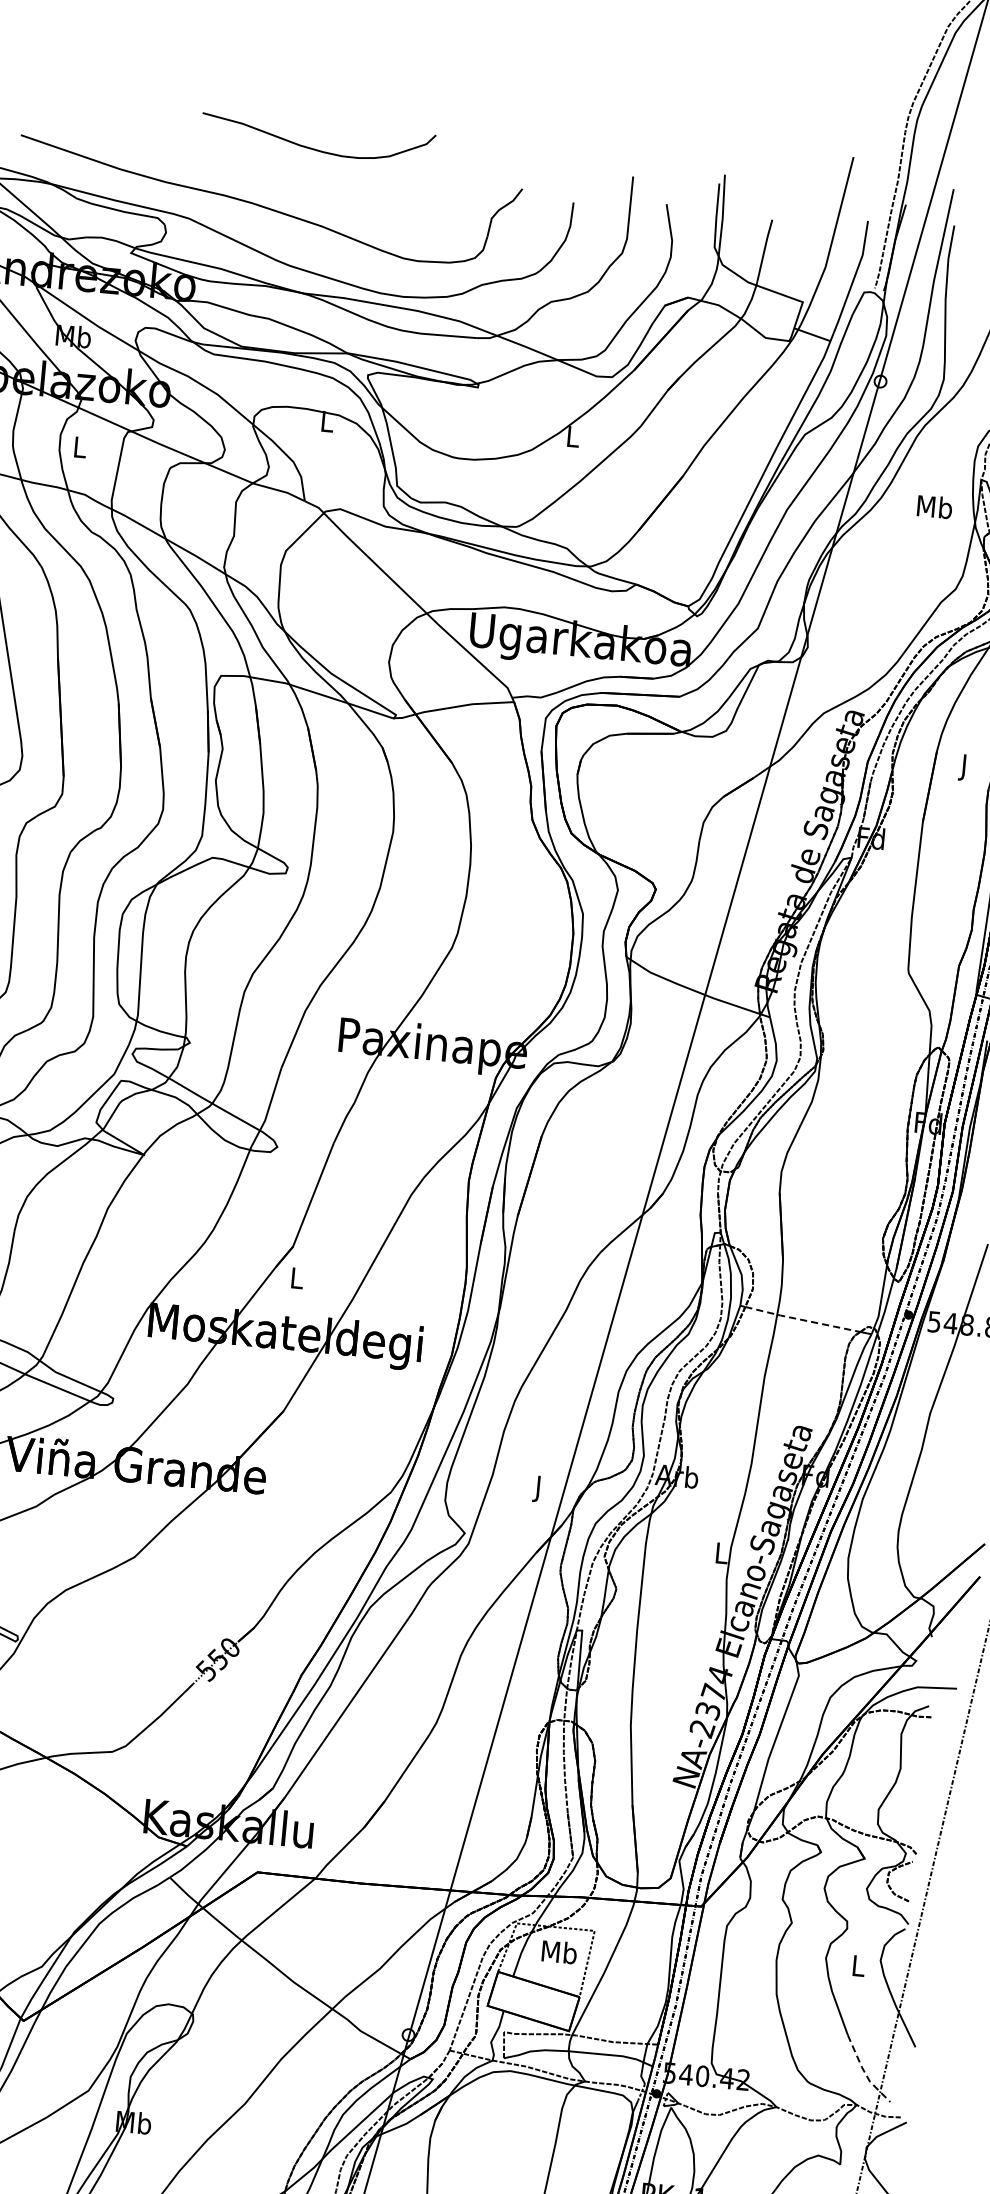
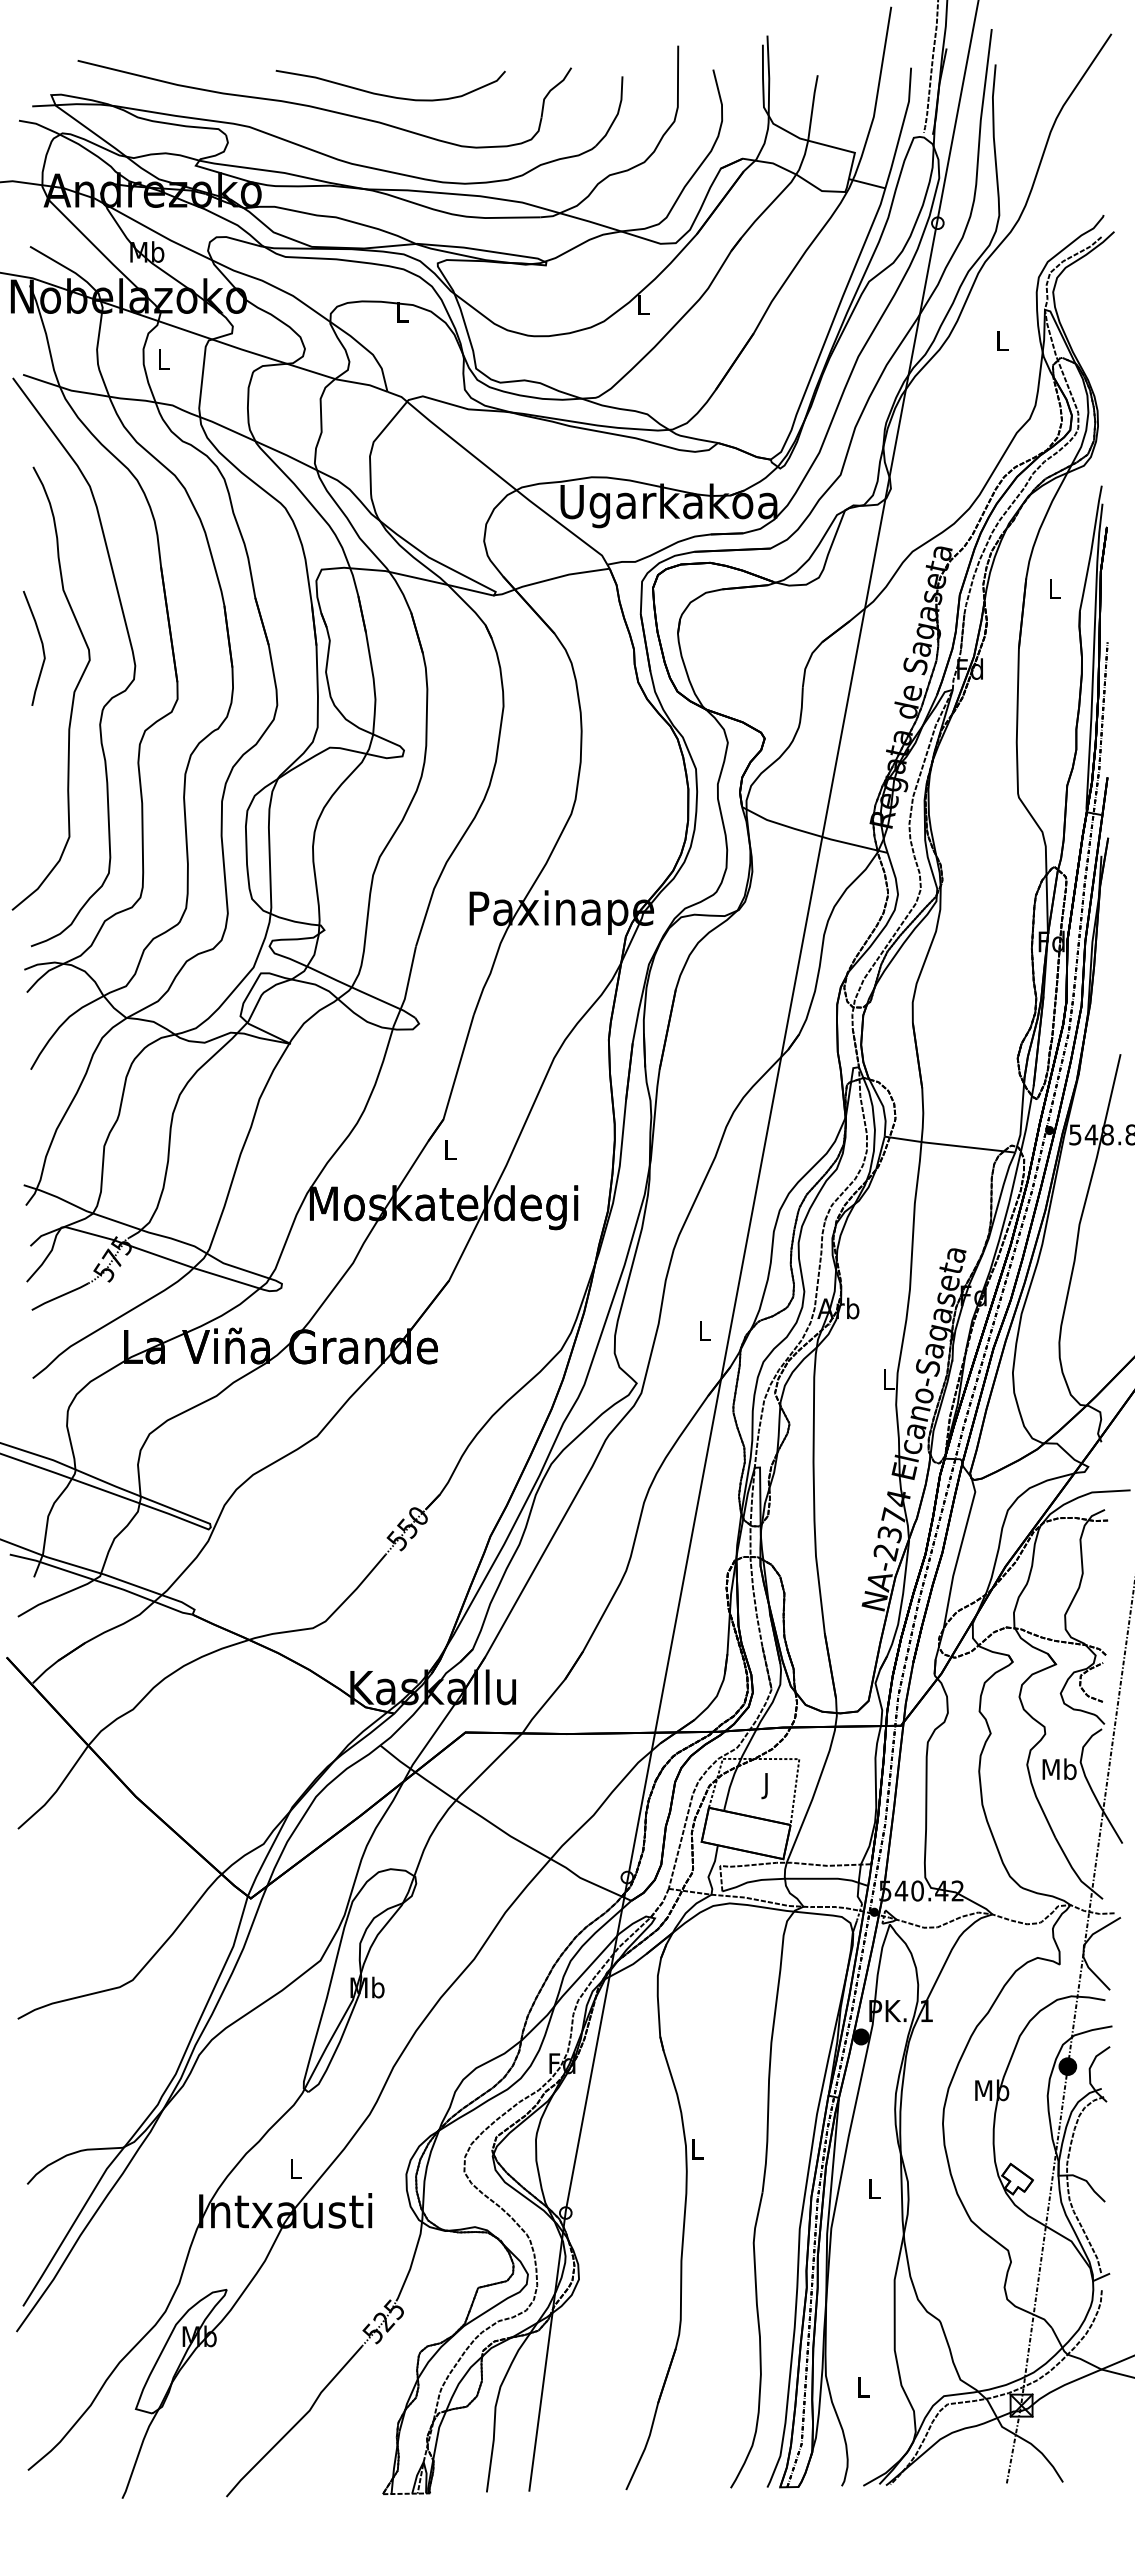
curve: (316, 149) -> (390, 95), moved
text: (935, 507) -> (1002, 340), Mb -> L
text: (964, 767) -> (1054, 591), J -> L
line: (802, 1319) -> (946, 1144), dashed -> solid
text: (538, 1489) -> (704, 1333), J -> L
text: (558, 1954) -> (766, 1785), Mb -> J
text: (858, 1966) -> (1059, 1769), L -> Mb
line: (864, 2071) -> (1074, 1871), dashed -> solid

